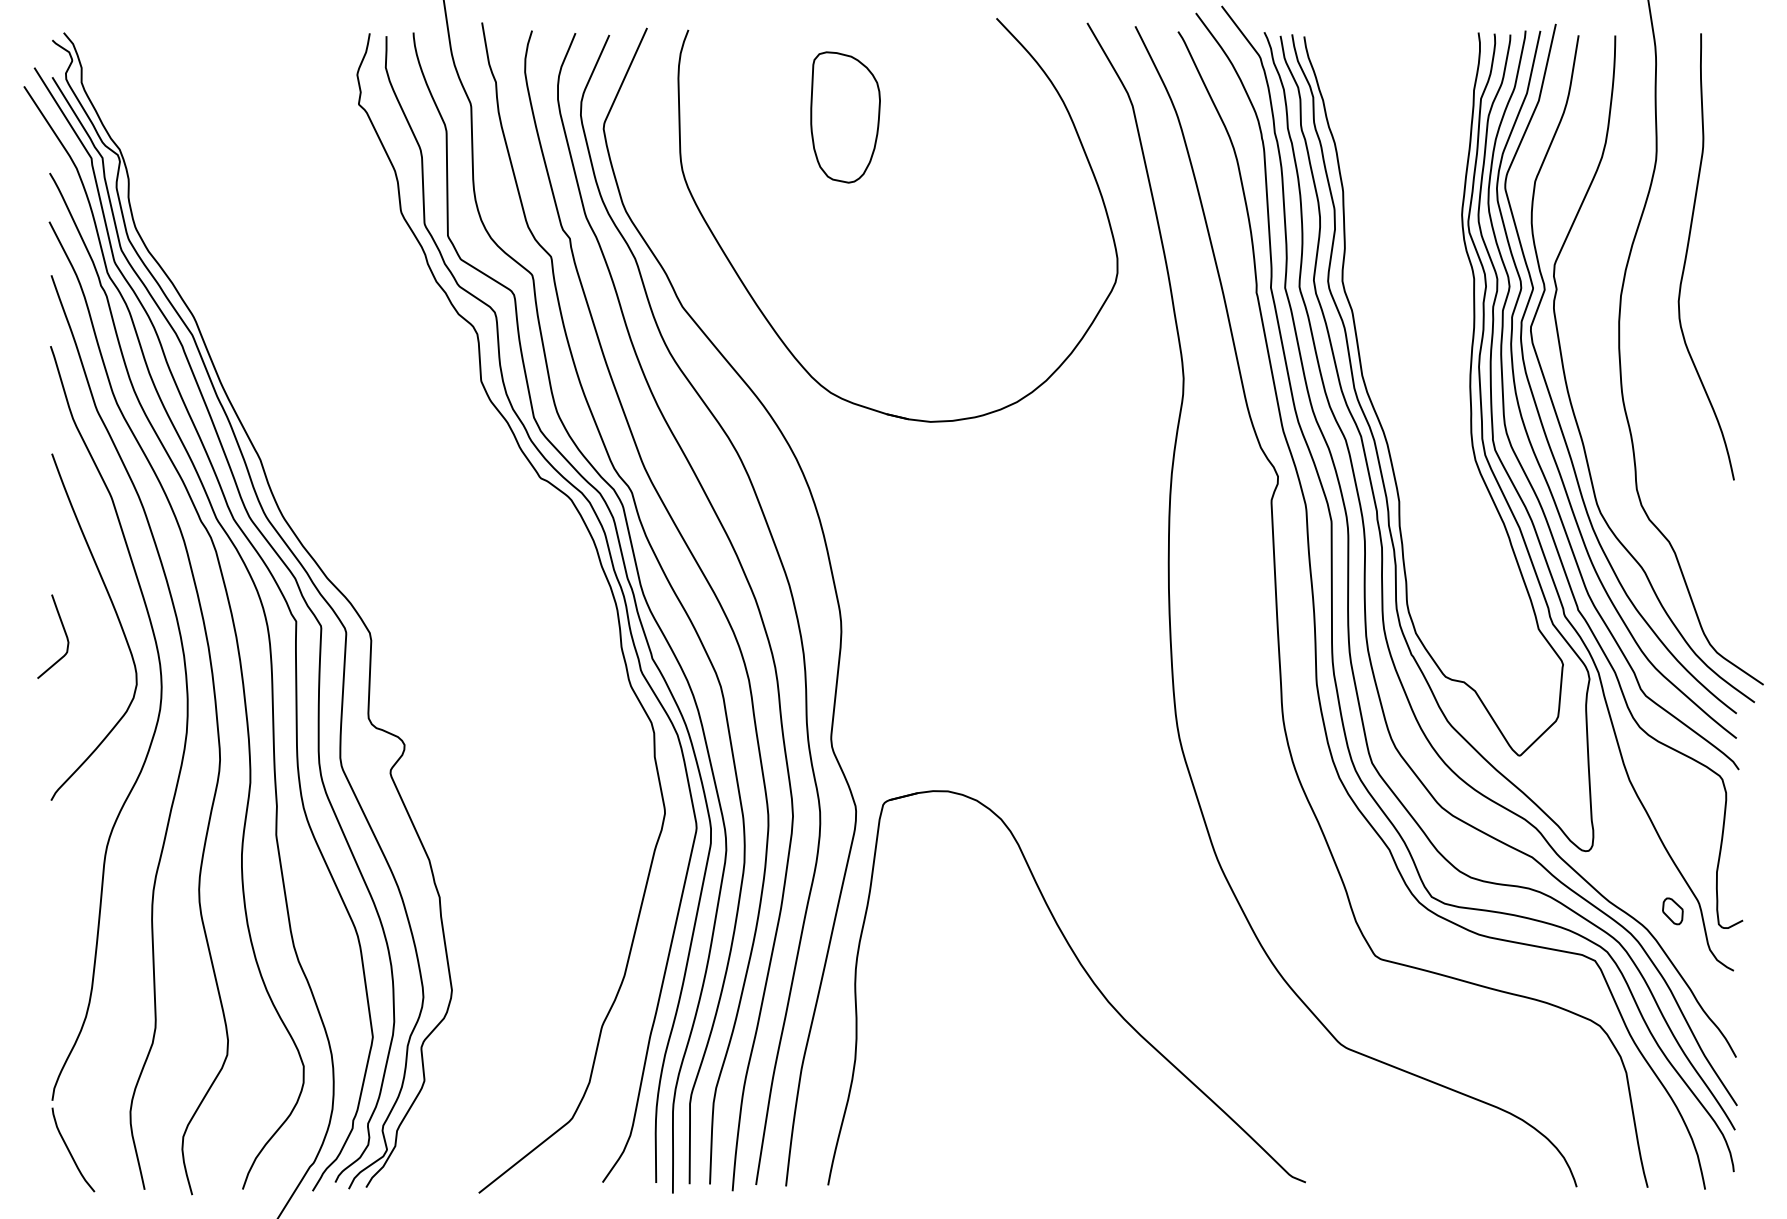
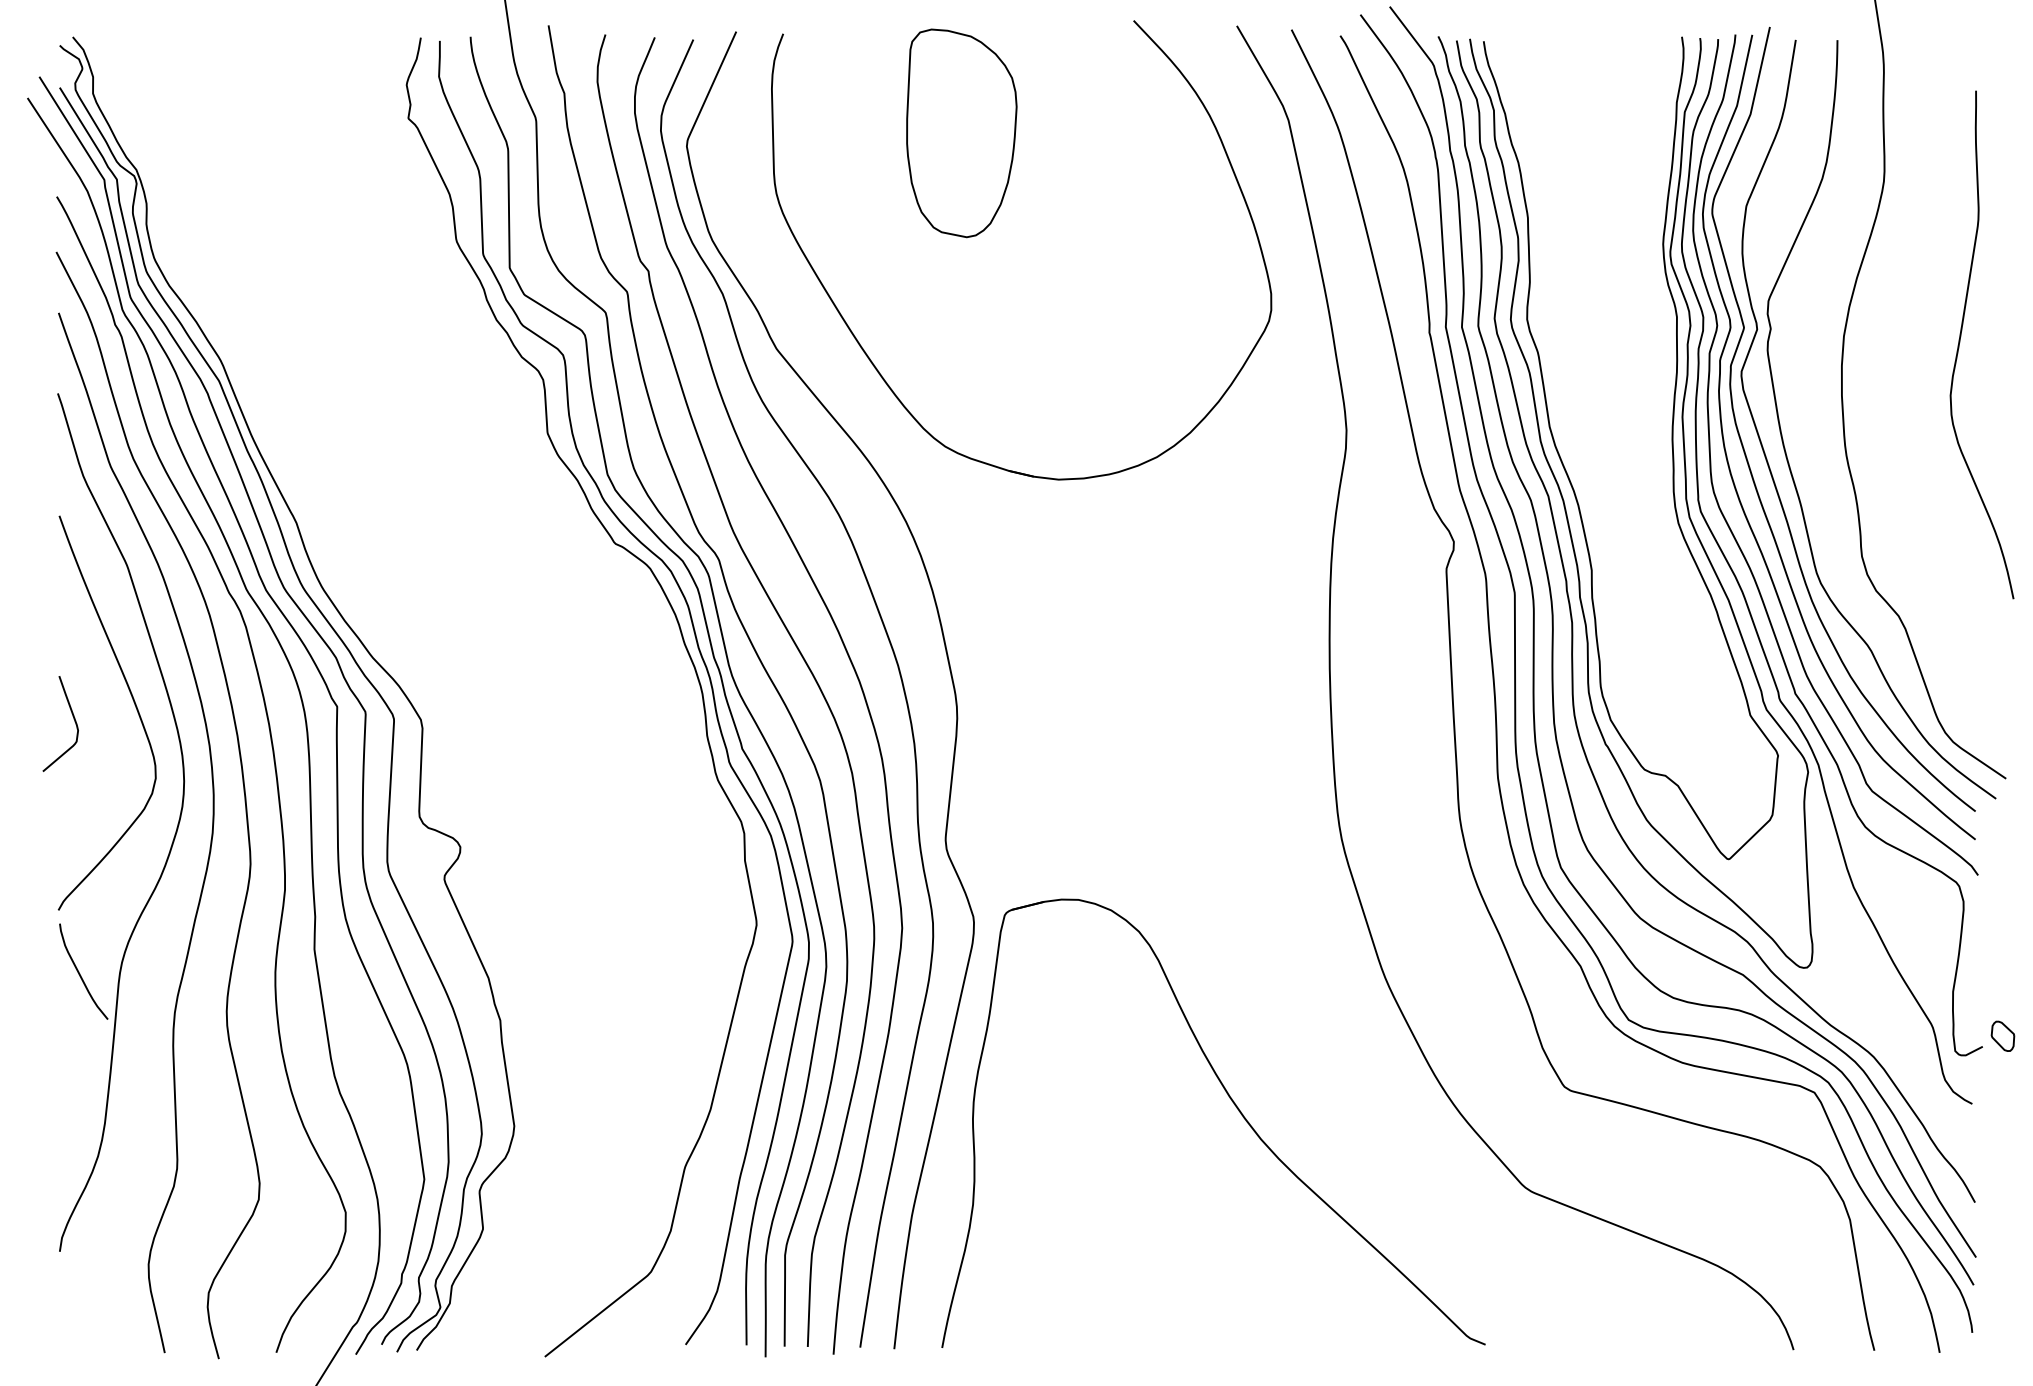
part: (846, 117) -> (962, 133), size x1.4
curve: (1687, 254) -> (1960, 342), moved
part: (1672, 910) -> (2002, 1035), moved
curve: (70, 1151) -> (80, 973), moved

